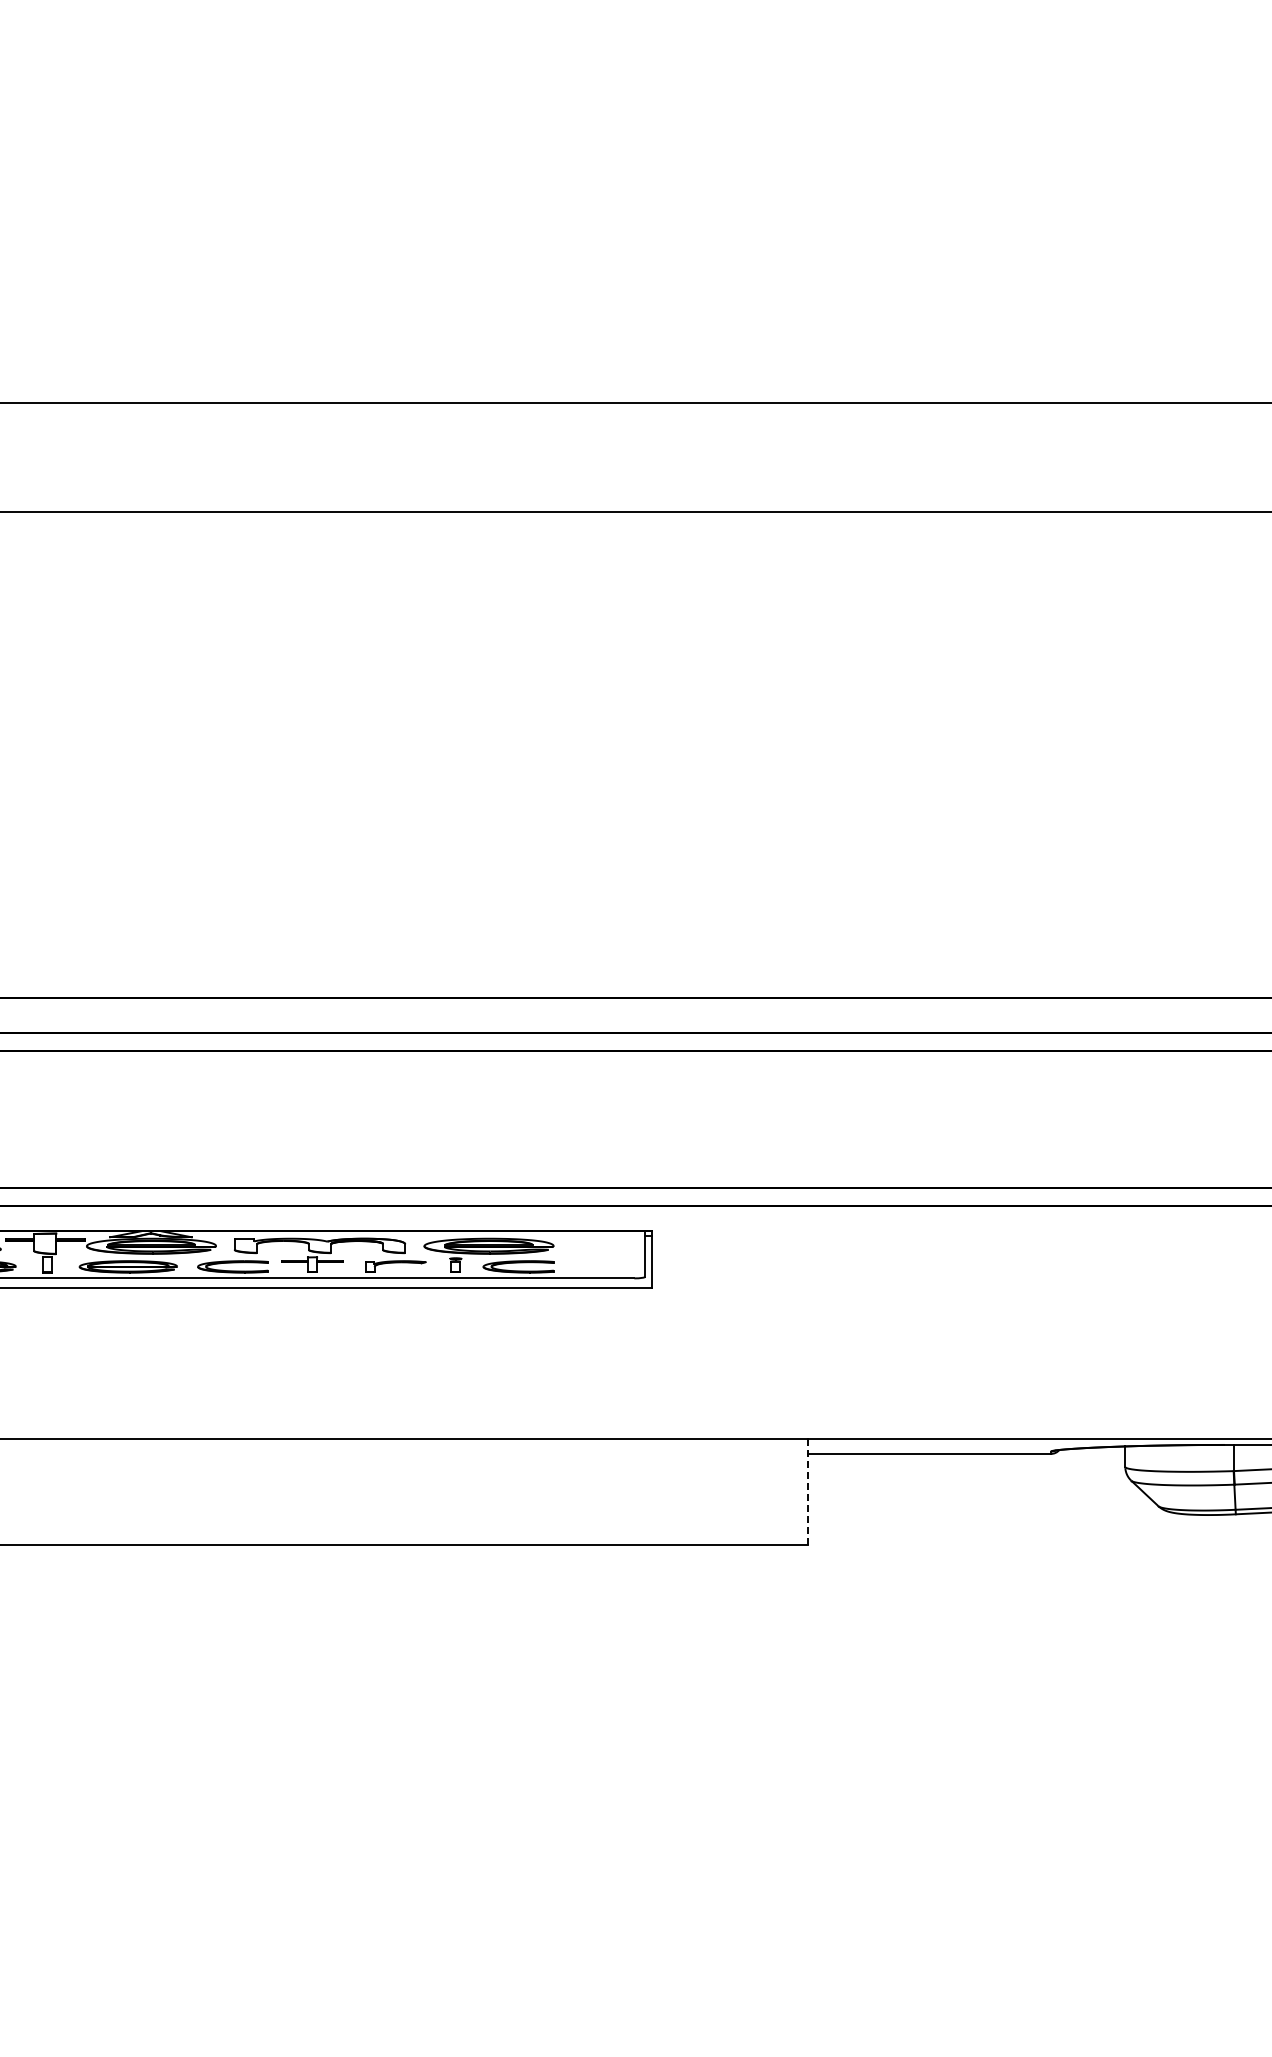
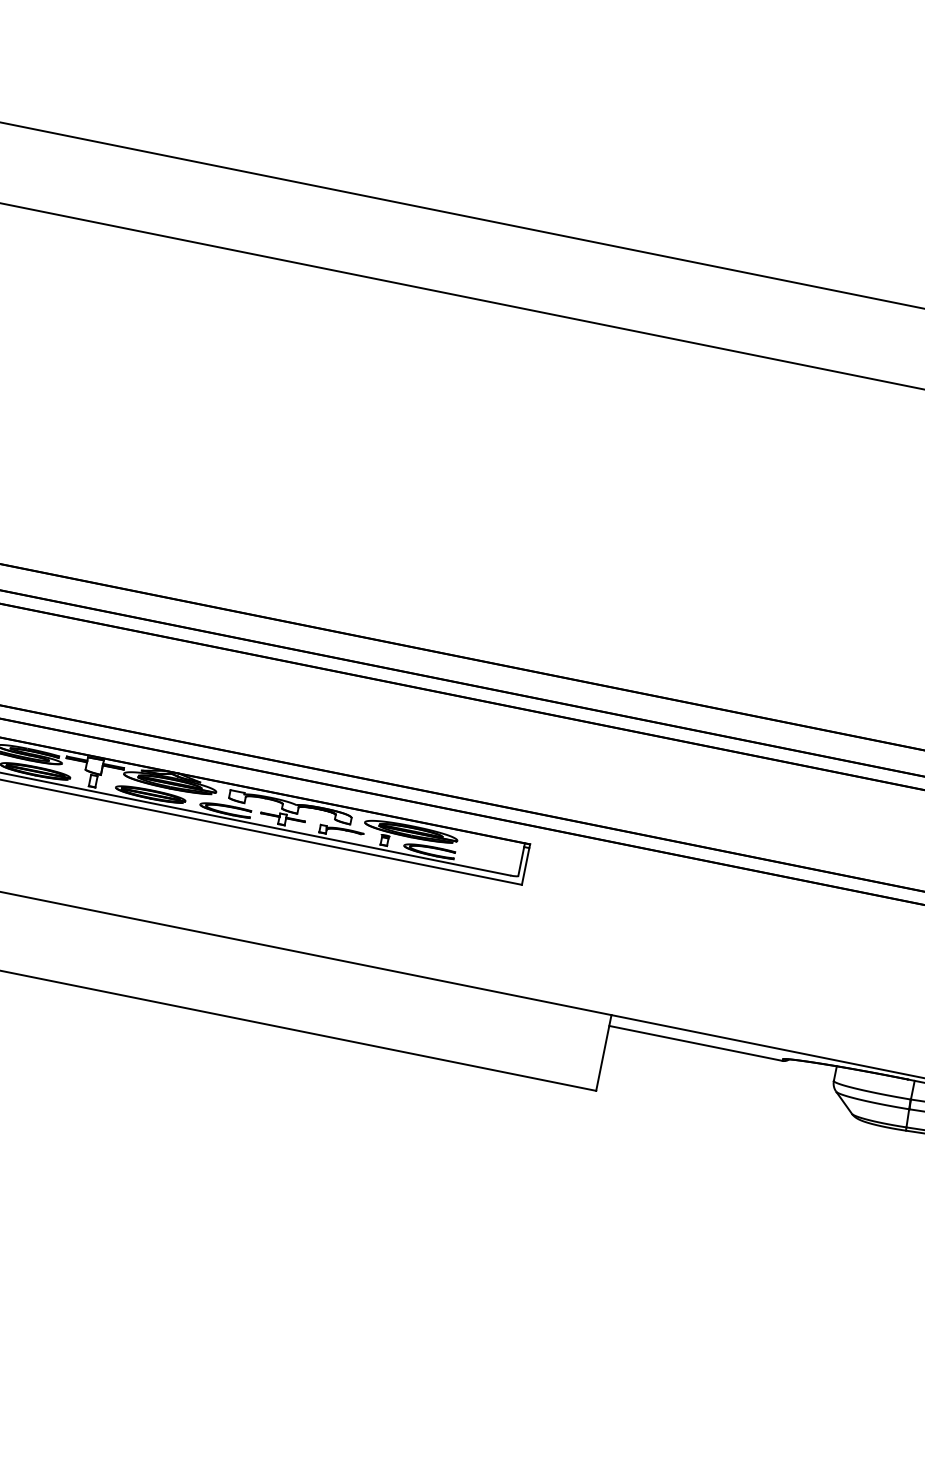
line: (808, 1491) -> (604, 1052), dashed -> solid

